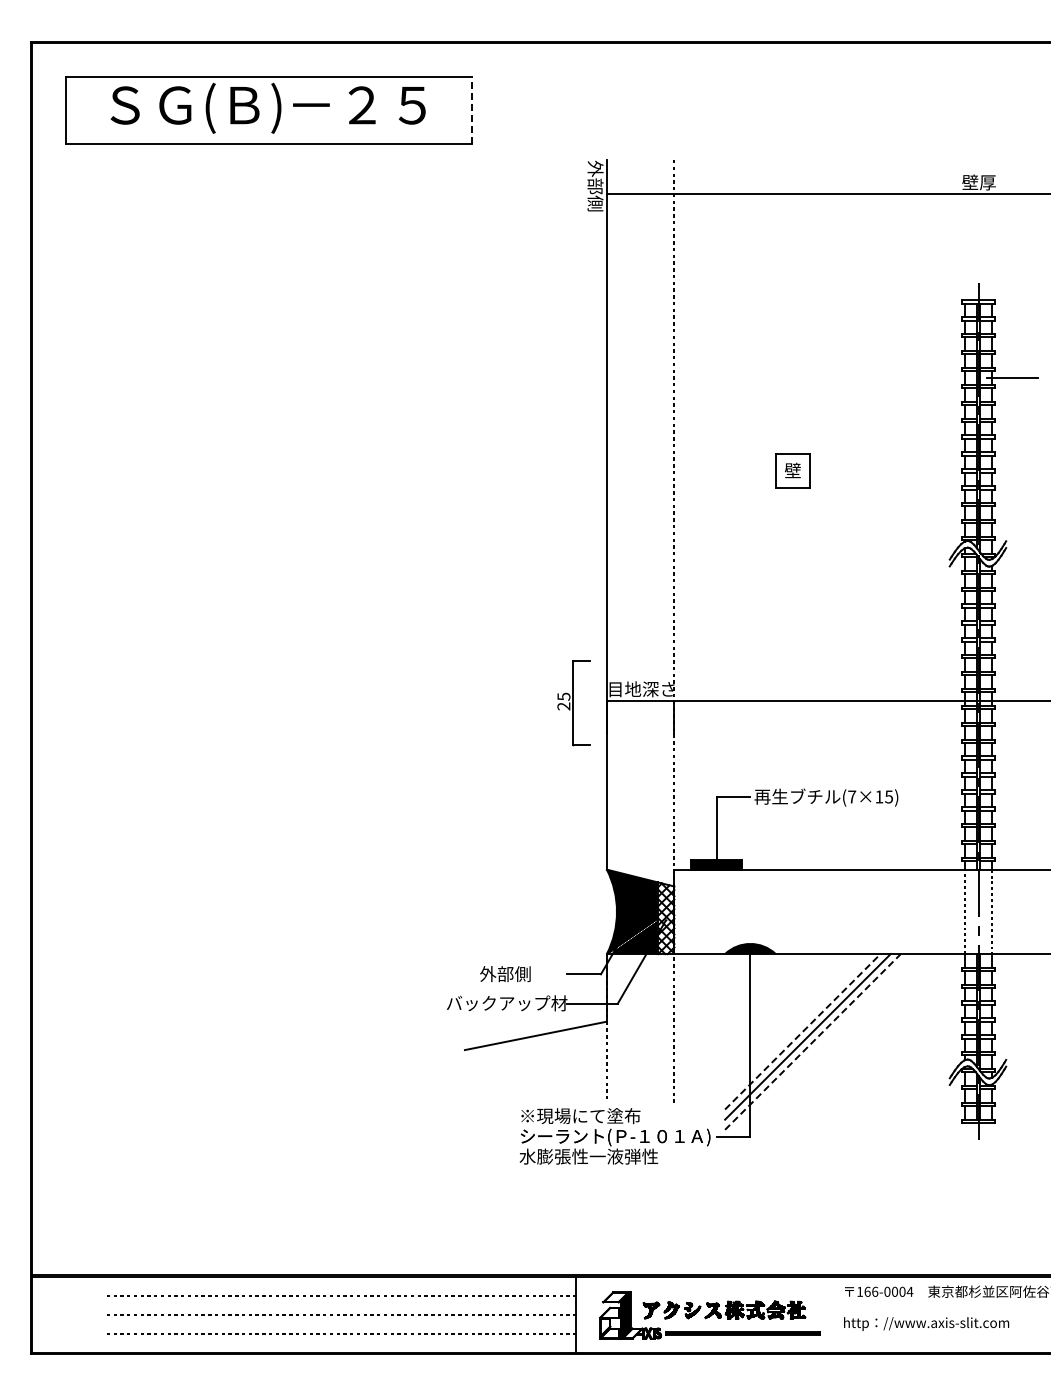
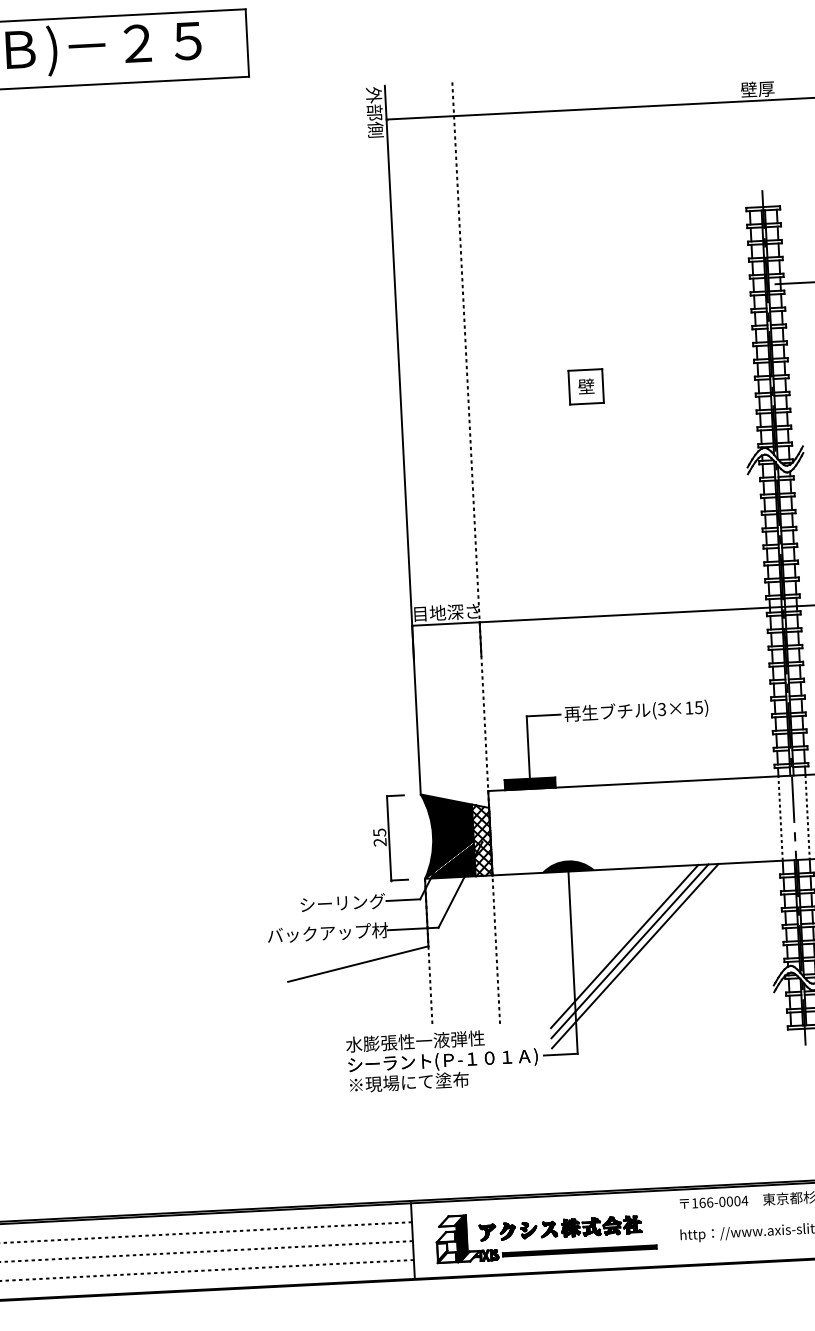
line: (471, 110) -> (247, 43), dashed -> solid
part: (573, 703) -> (389, 838), moved
text: (852, 796) -> (662, 708), (7×15) -> (3×15)
text: (522, 974) -> (341, 903), 外部側 -> シーリング
line: (802, 1031) -> (624, 946), dashed -> solid
line: (813, 1041) -> (635, 955), dashed -> solid
text: (588, 1116) -> (414, 1041), ※現場にて塗布 -> 水膨張性一液弾性
text: (588, 1156) -> (416, 1081), 水膨張性一液弾性 -> ※現場にて塗布

